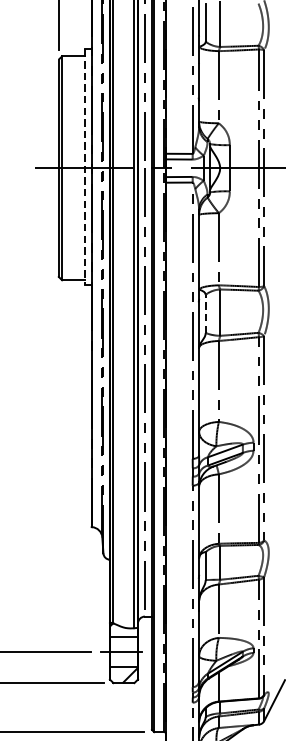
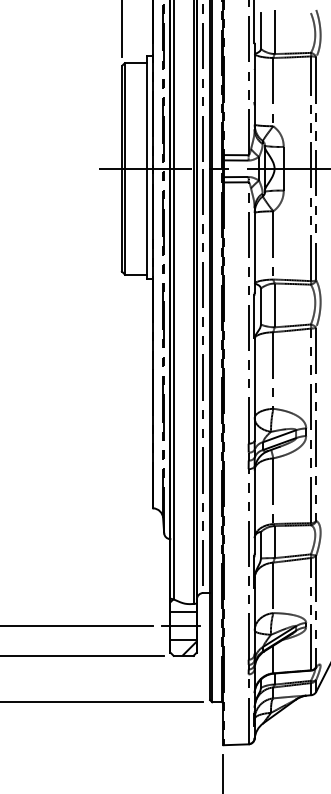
line: (85, 166) -> (147, 167), dashed -> solid
line: (205, 313) -> (260, 306), dashed -> solid

